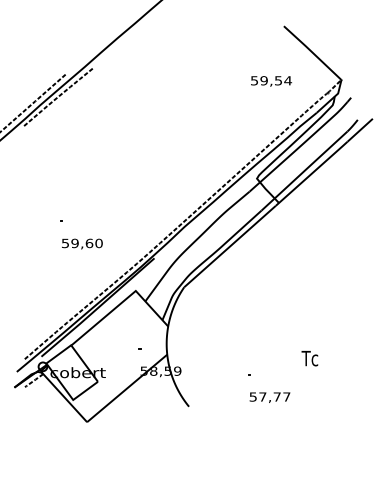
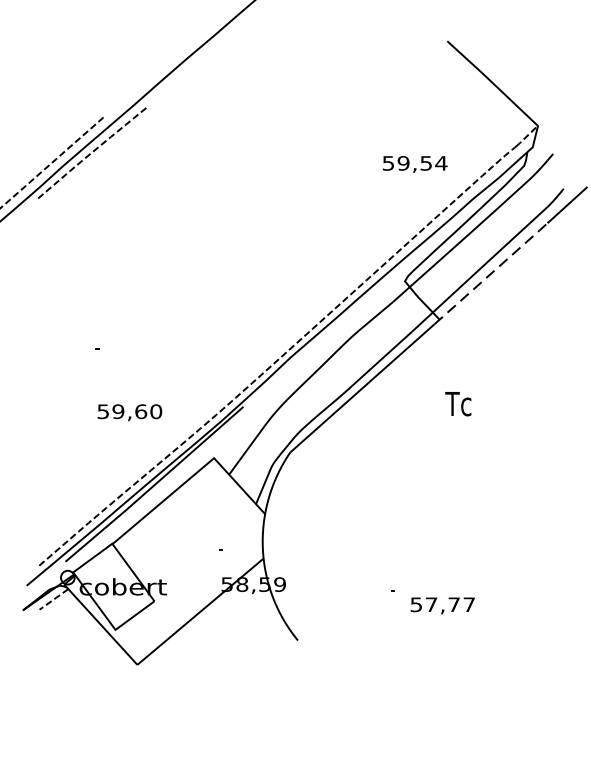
text: (271, 81) -> (415, 164), moved
line: (312, 173) -> (492, 273), solid -> dashed
text: (82, 243) -> (130, 411), moved
text: (309, 358) -> (457, 403), moved
text: (269, 397) -> (441, 605), moved

